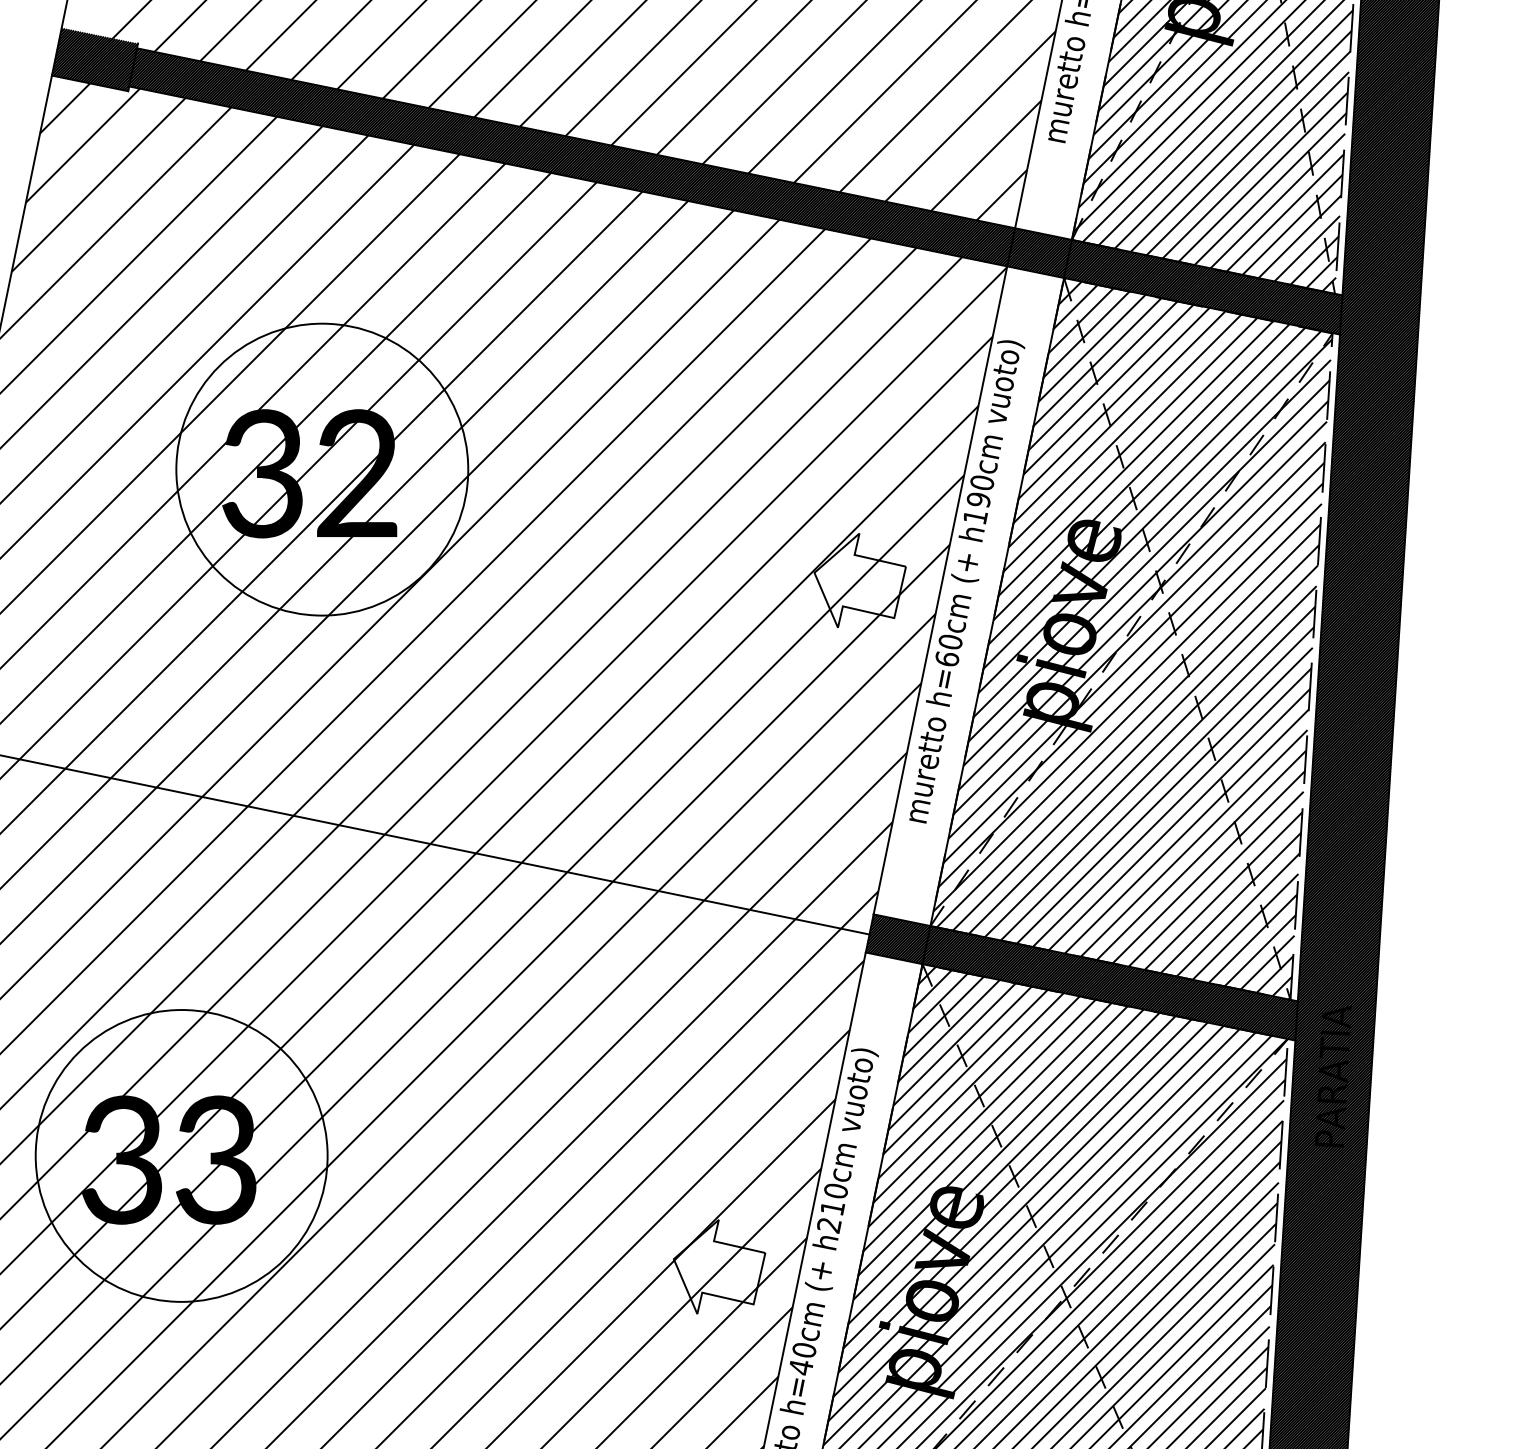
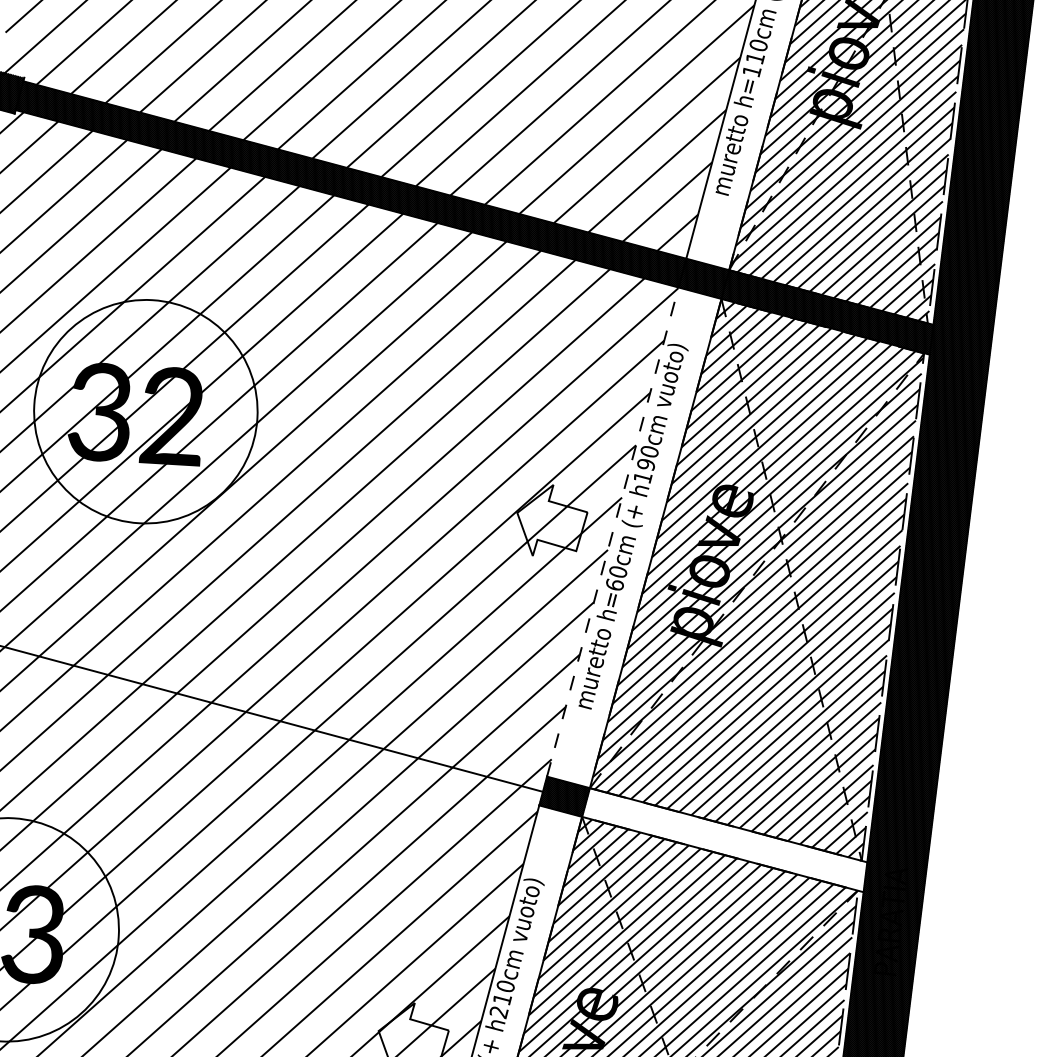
line: (940, 590) -> (612, 532), solid -> dashed
hatch: (1109, 983) -> (724, 840), removed

